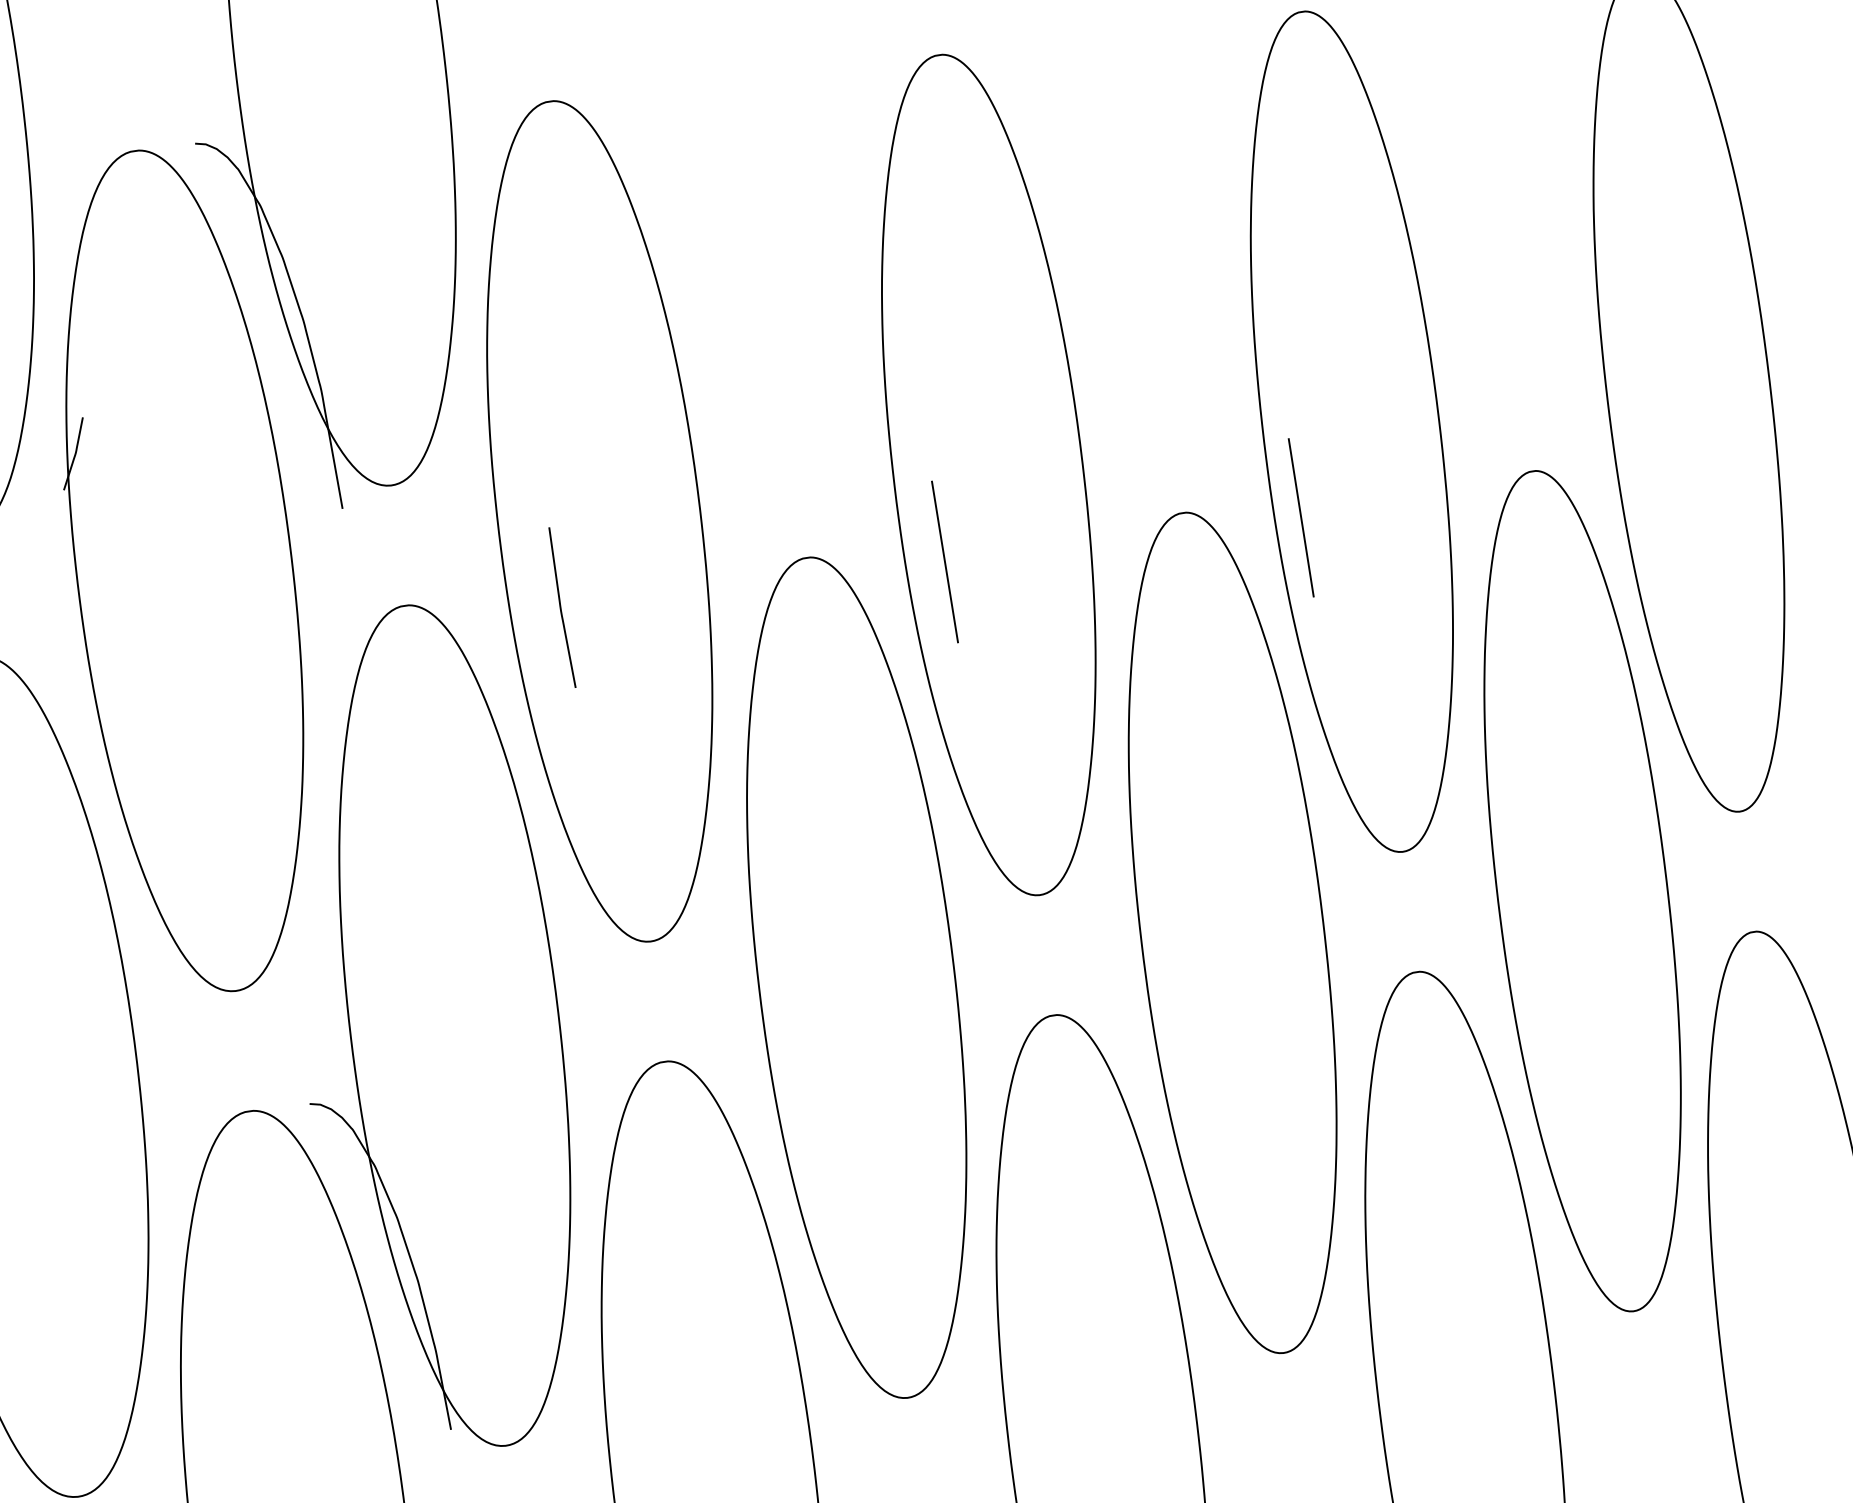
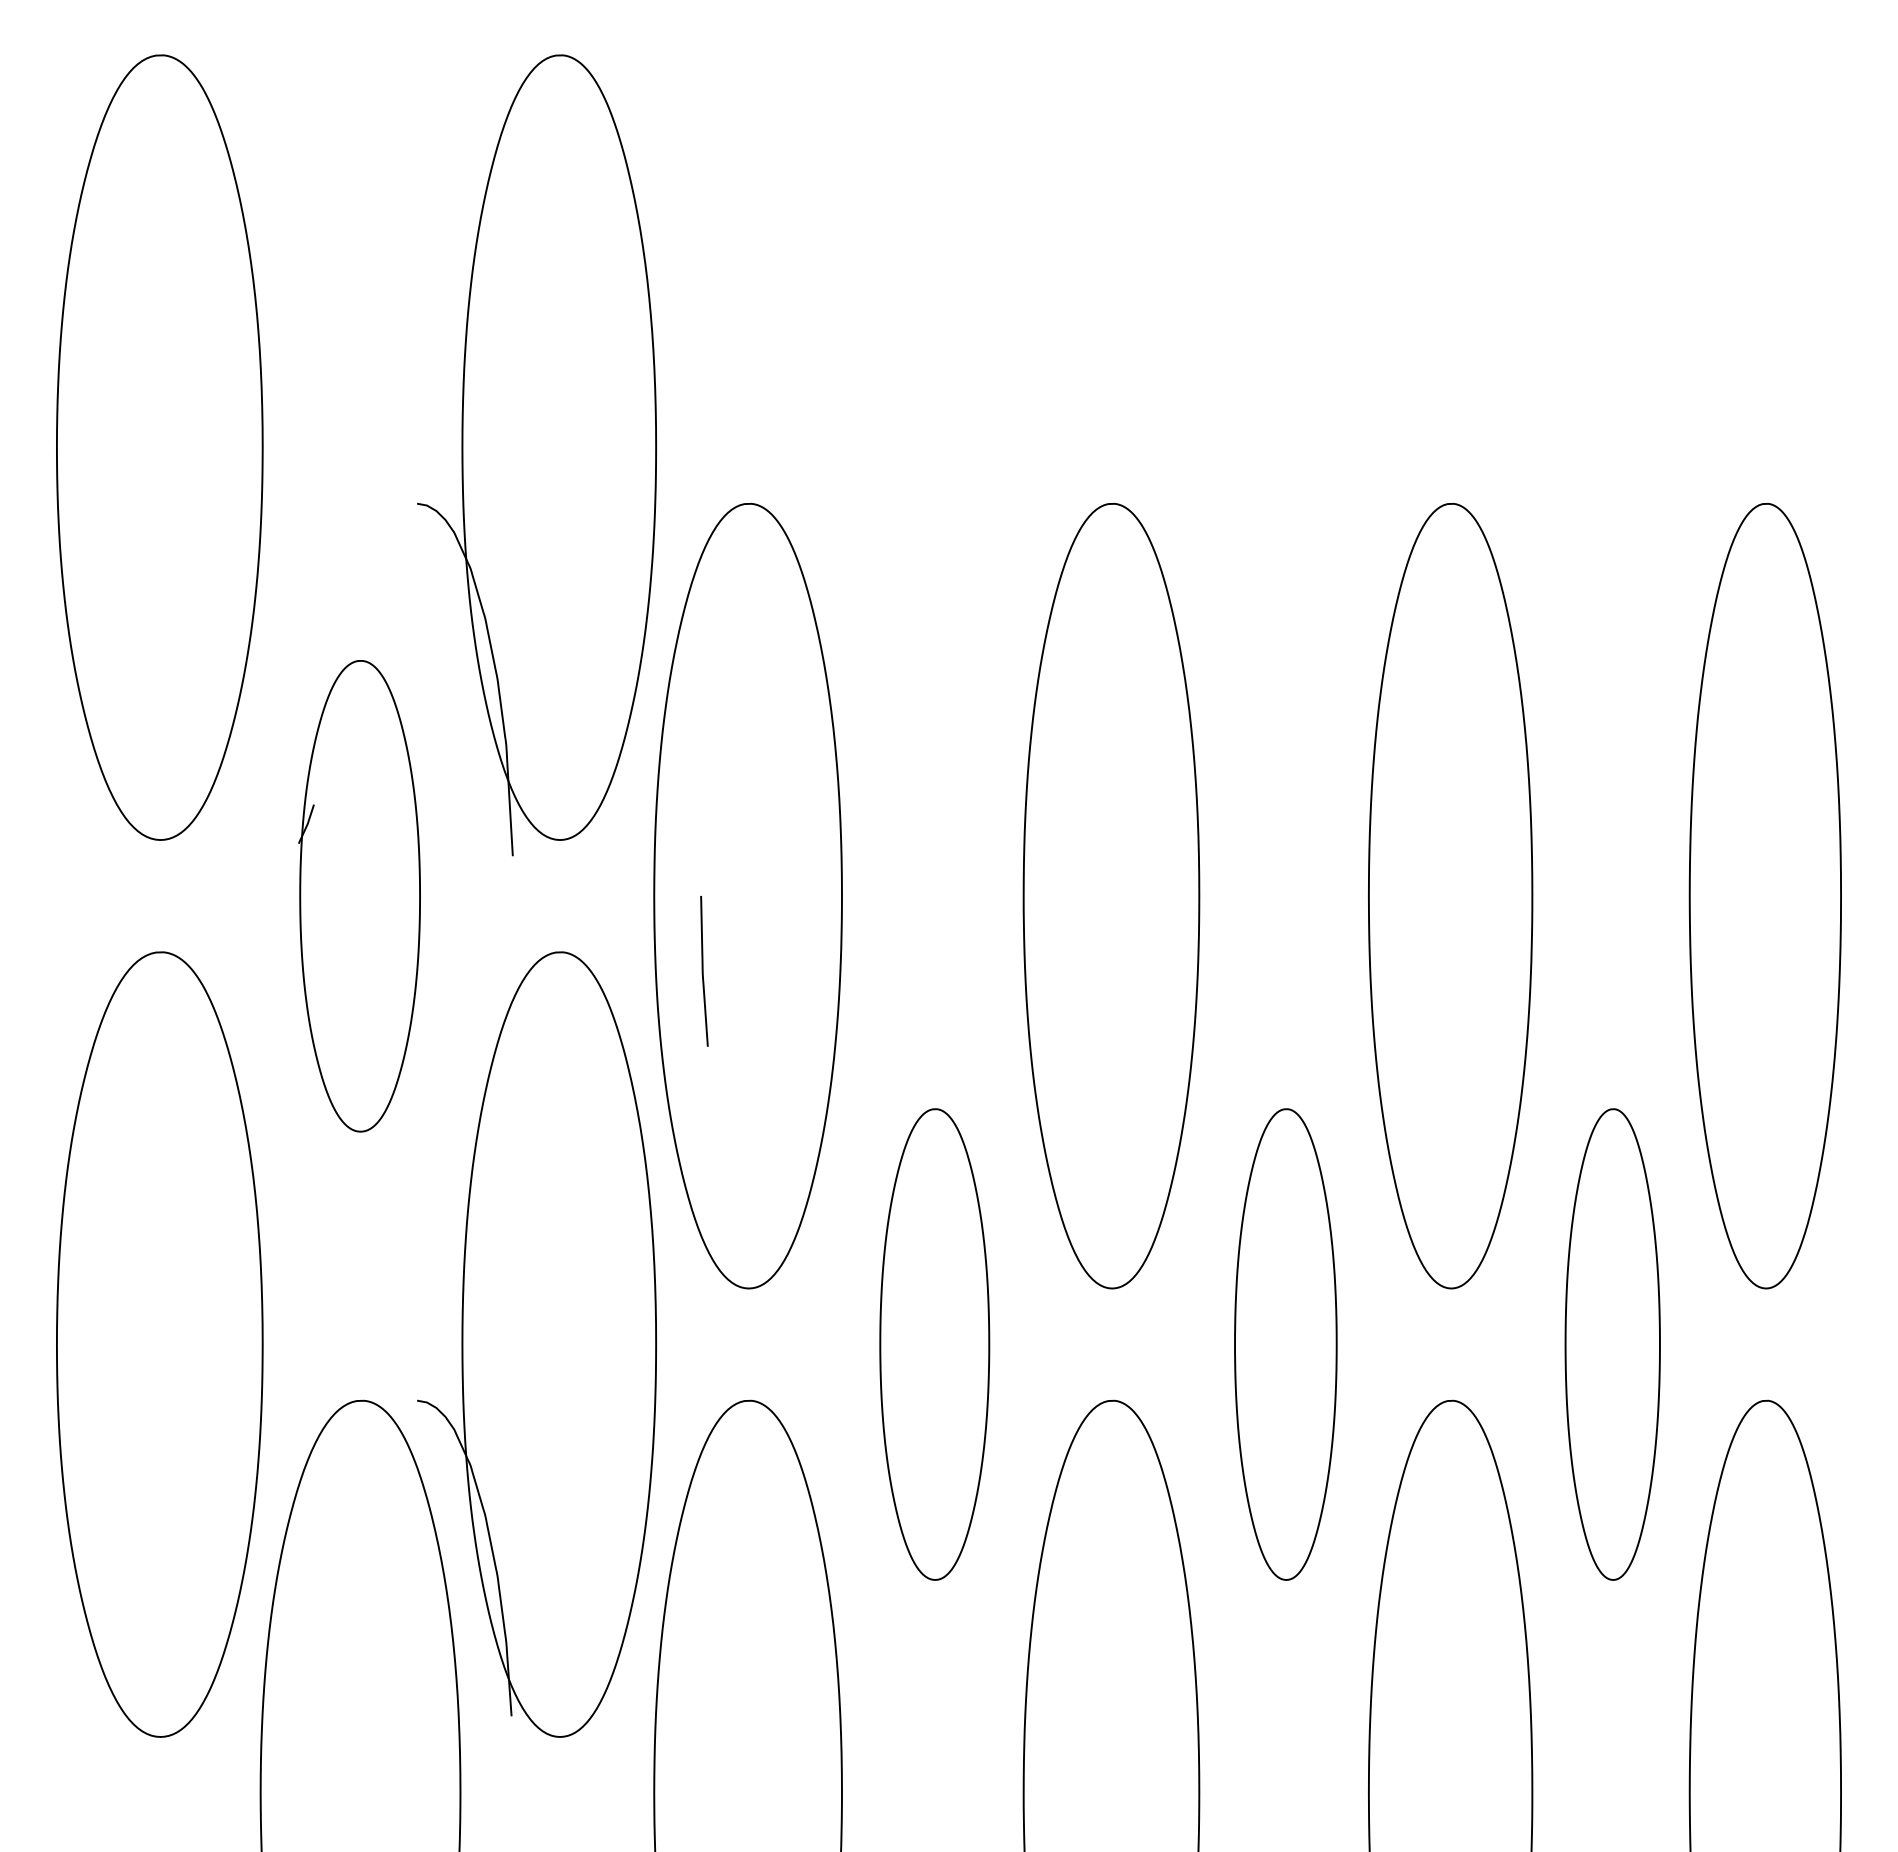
line: (1300, 517) -> (1394, 969), removed
line: (944, 561) -> (1061, 970), removed
part: (183, 571) -> (359, 896), size x0.6
part: (1582, 891) -> (1612, 1344), size x0.6
part: (1232, 932) -> (1285, 1344), size x0.6
part: (856, 977) -> (934, 1344), size x0.6

